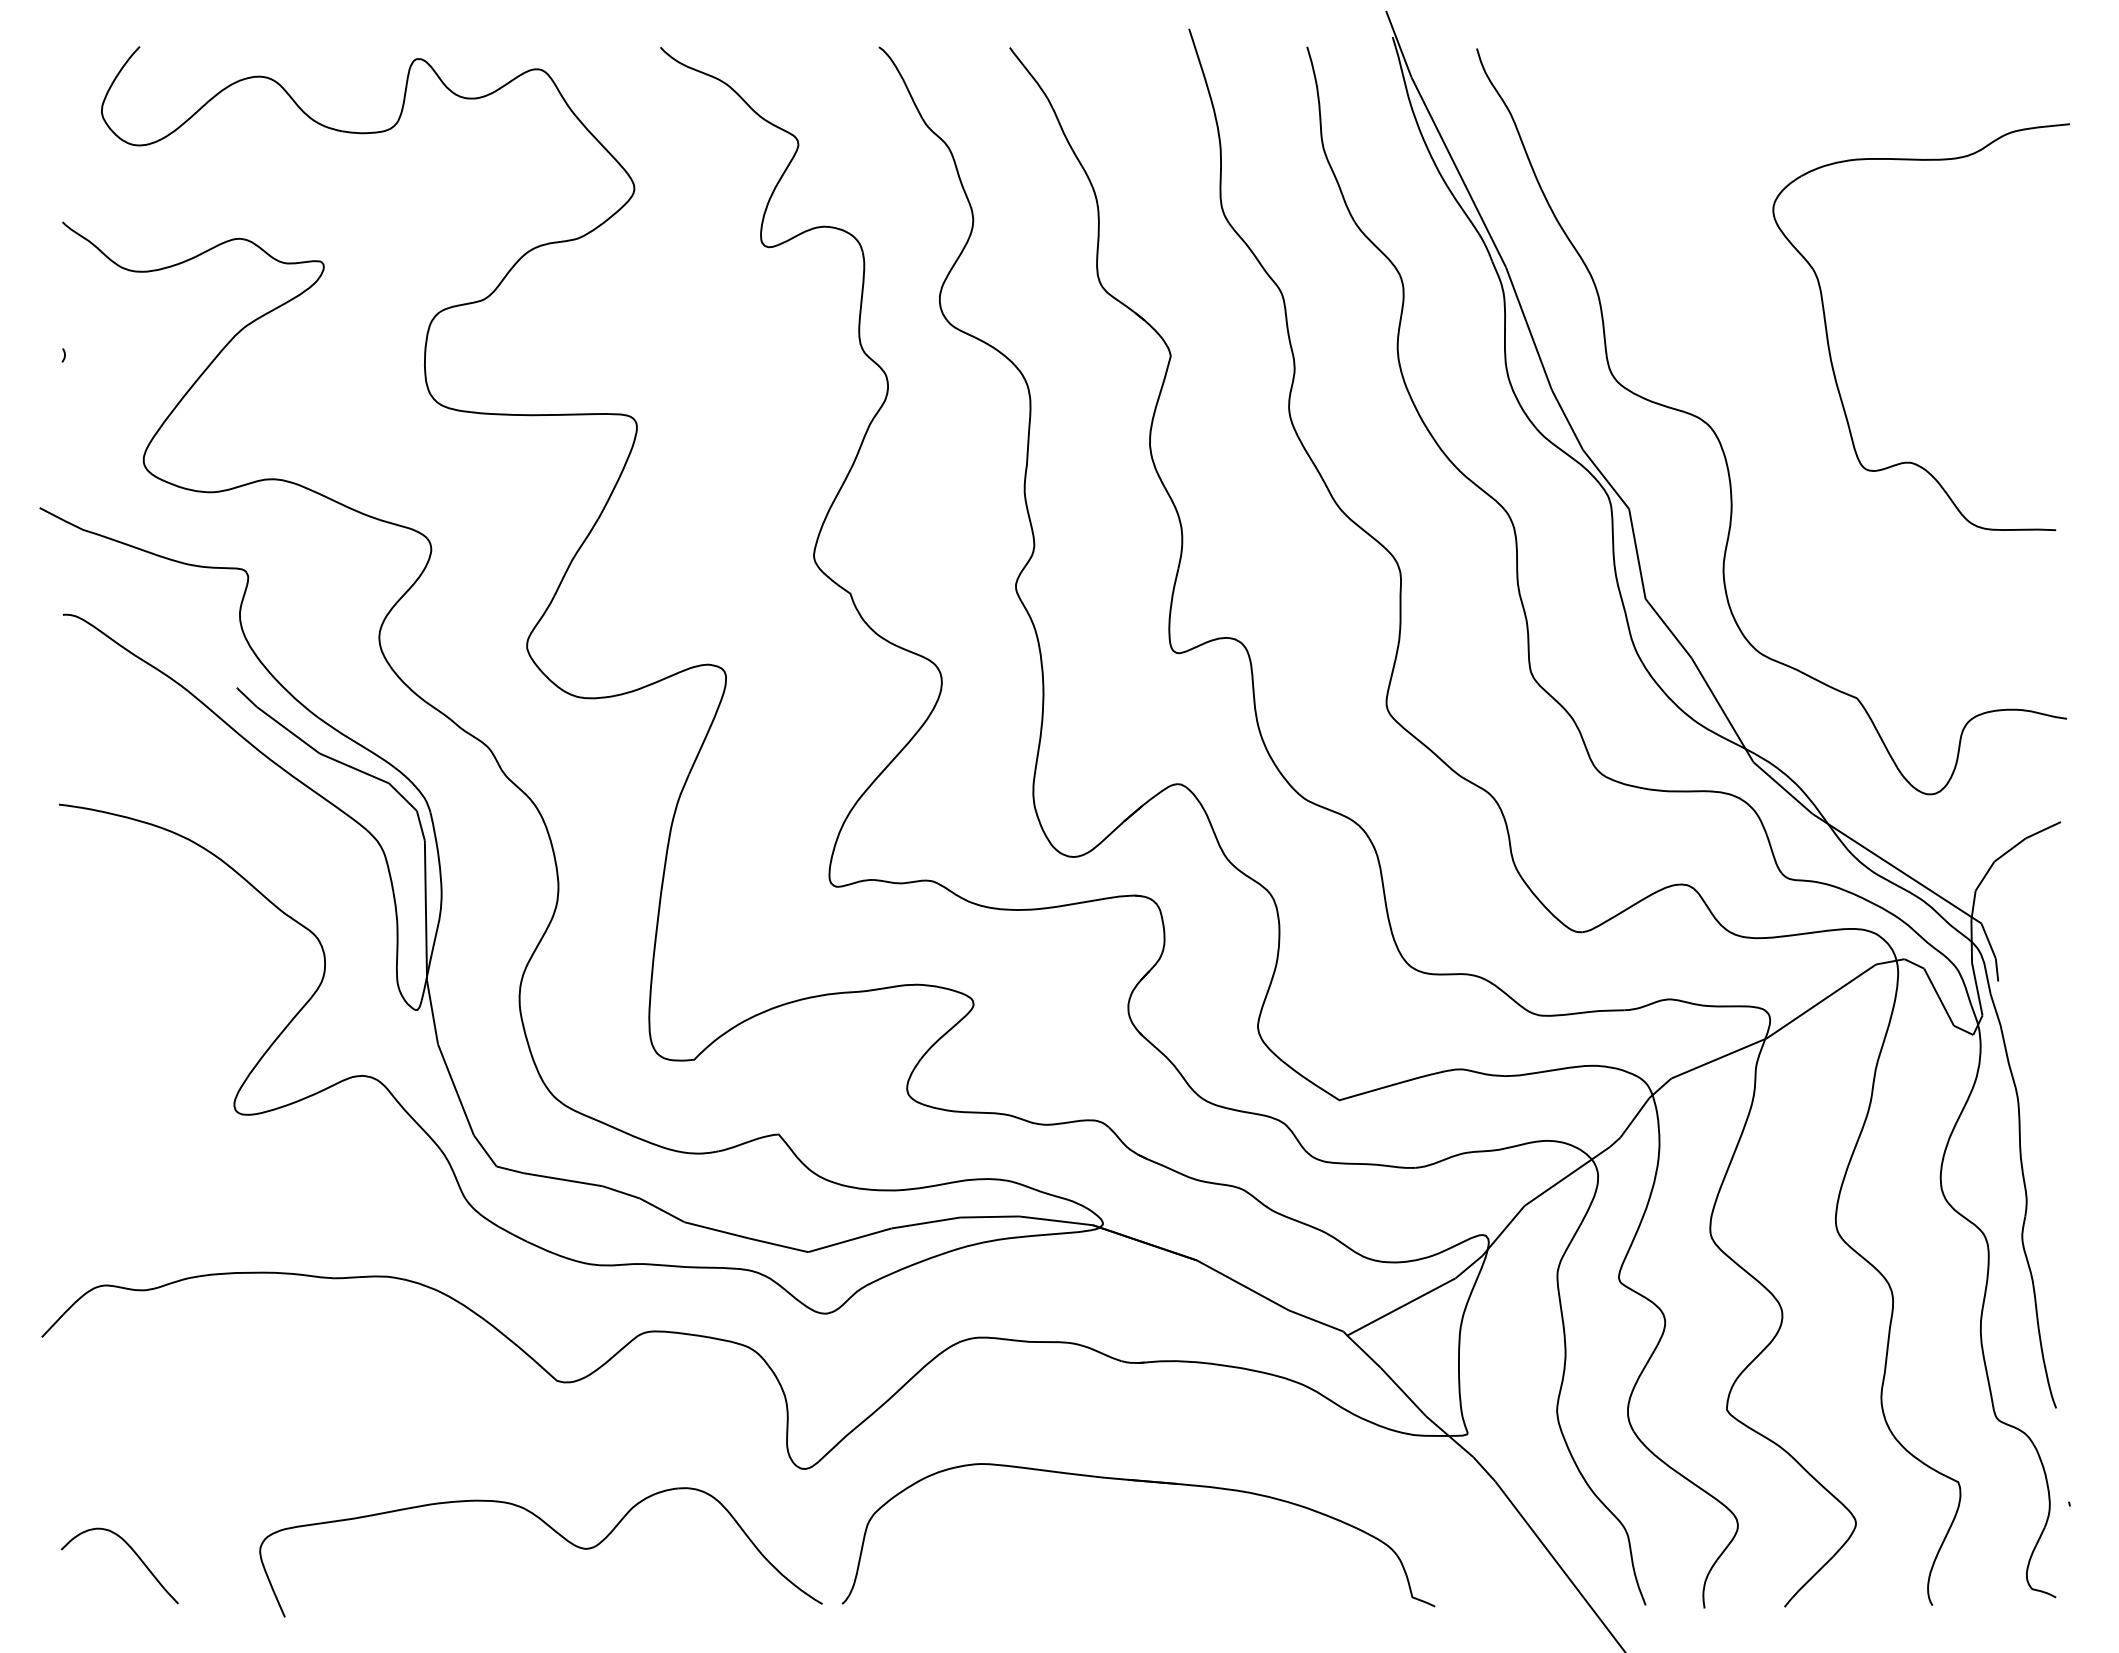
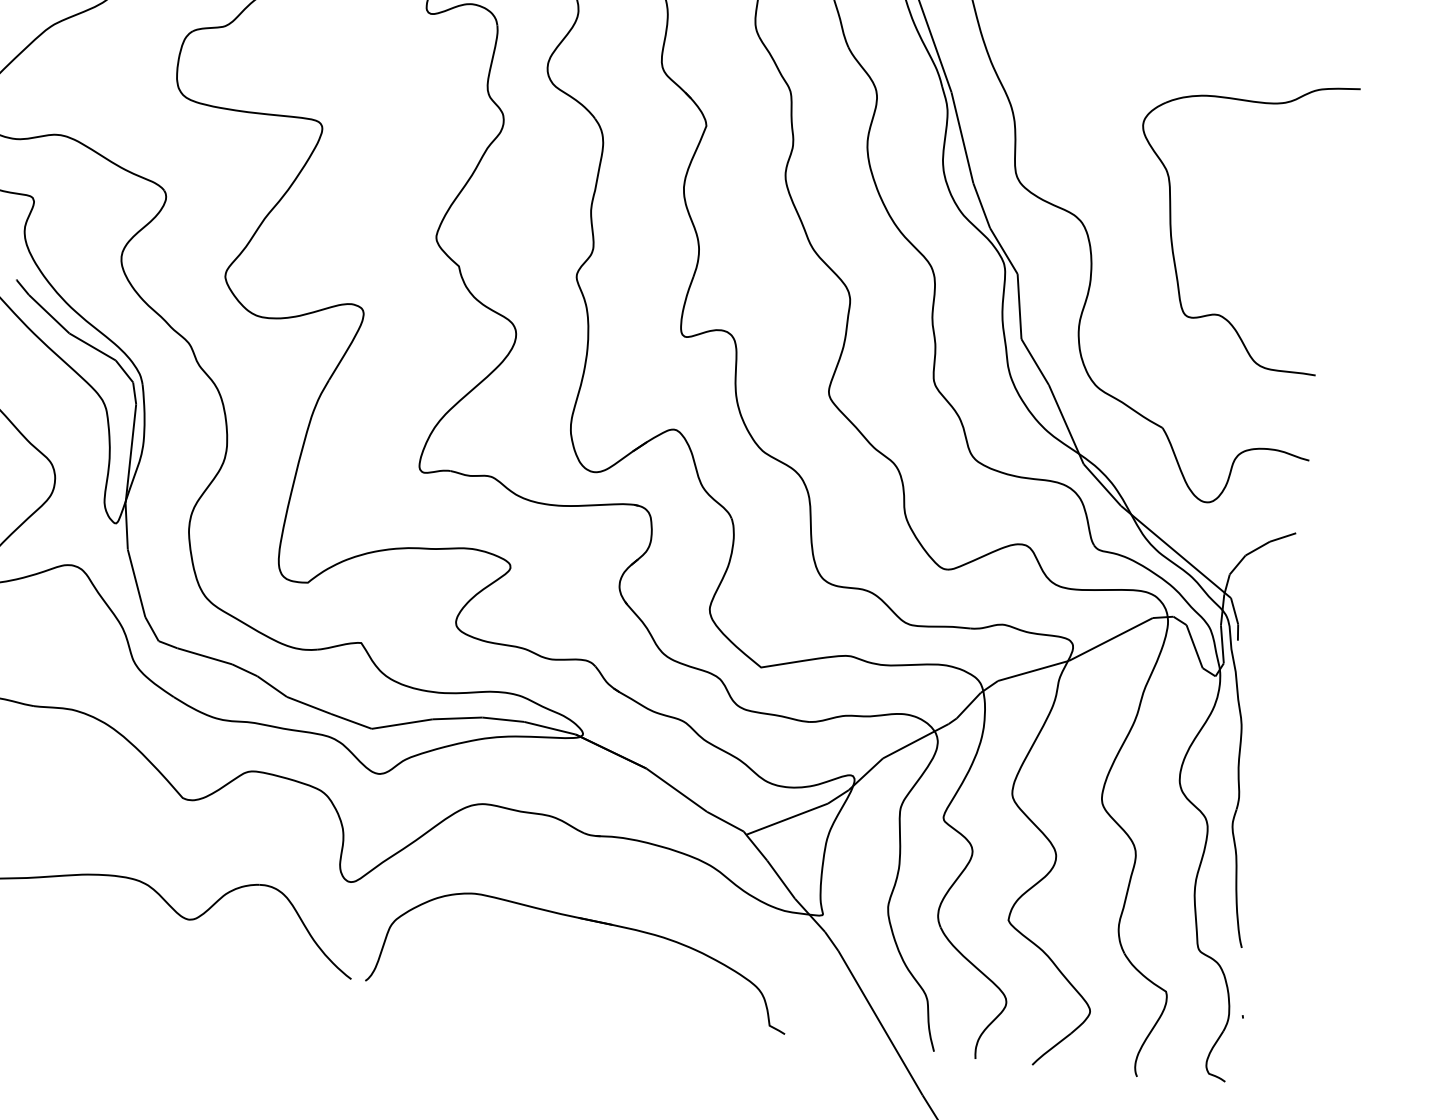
part: (1828, 336) -> (1171, 218), moved

